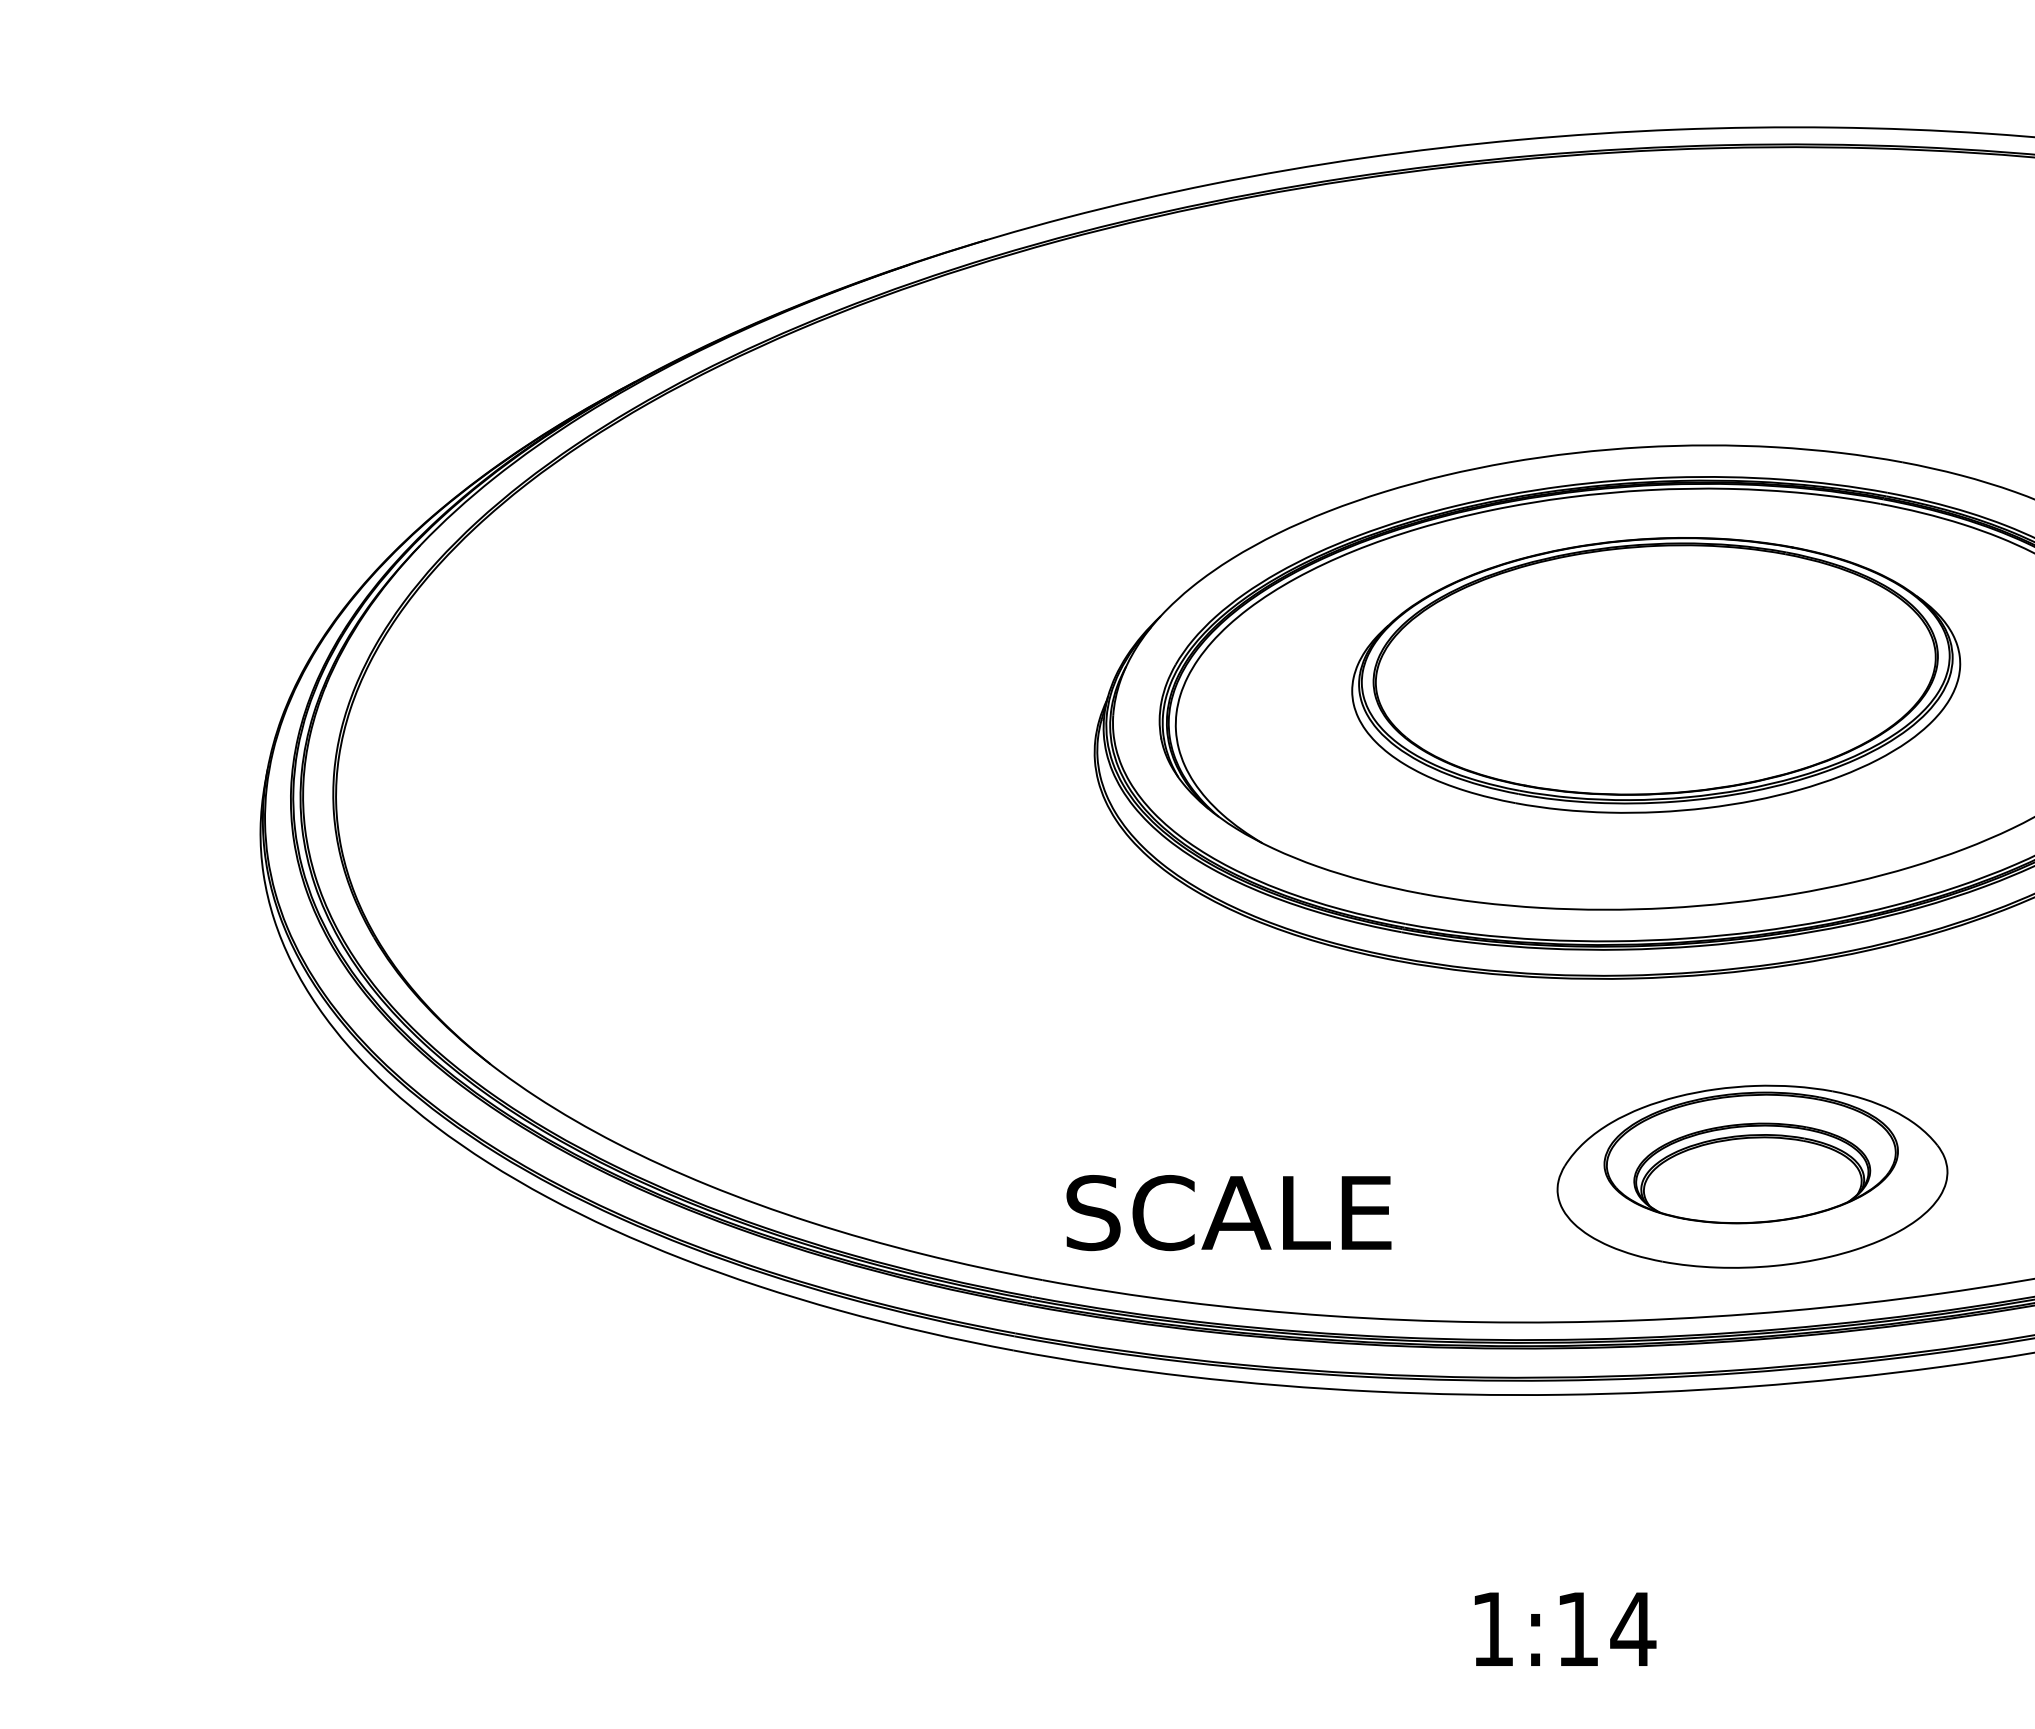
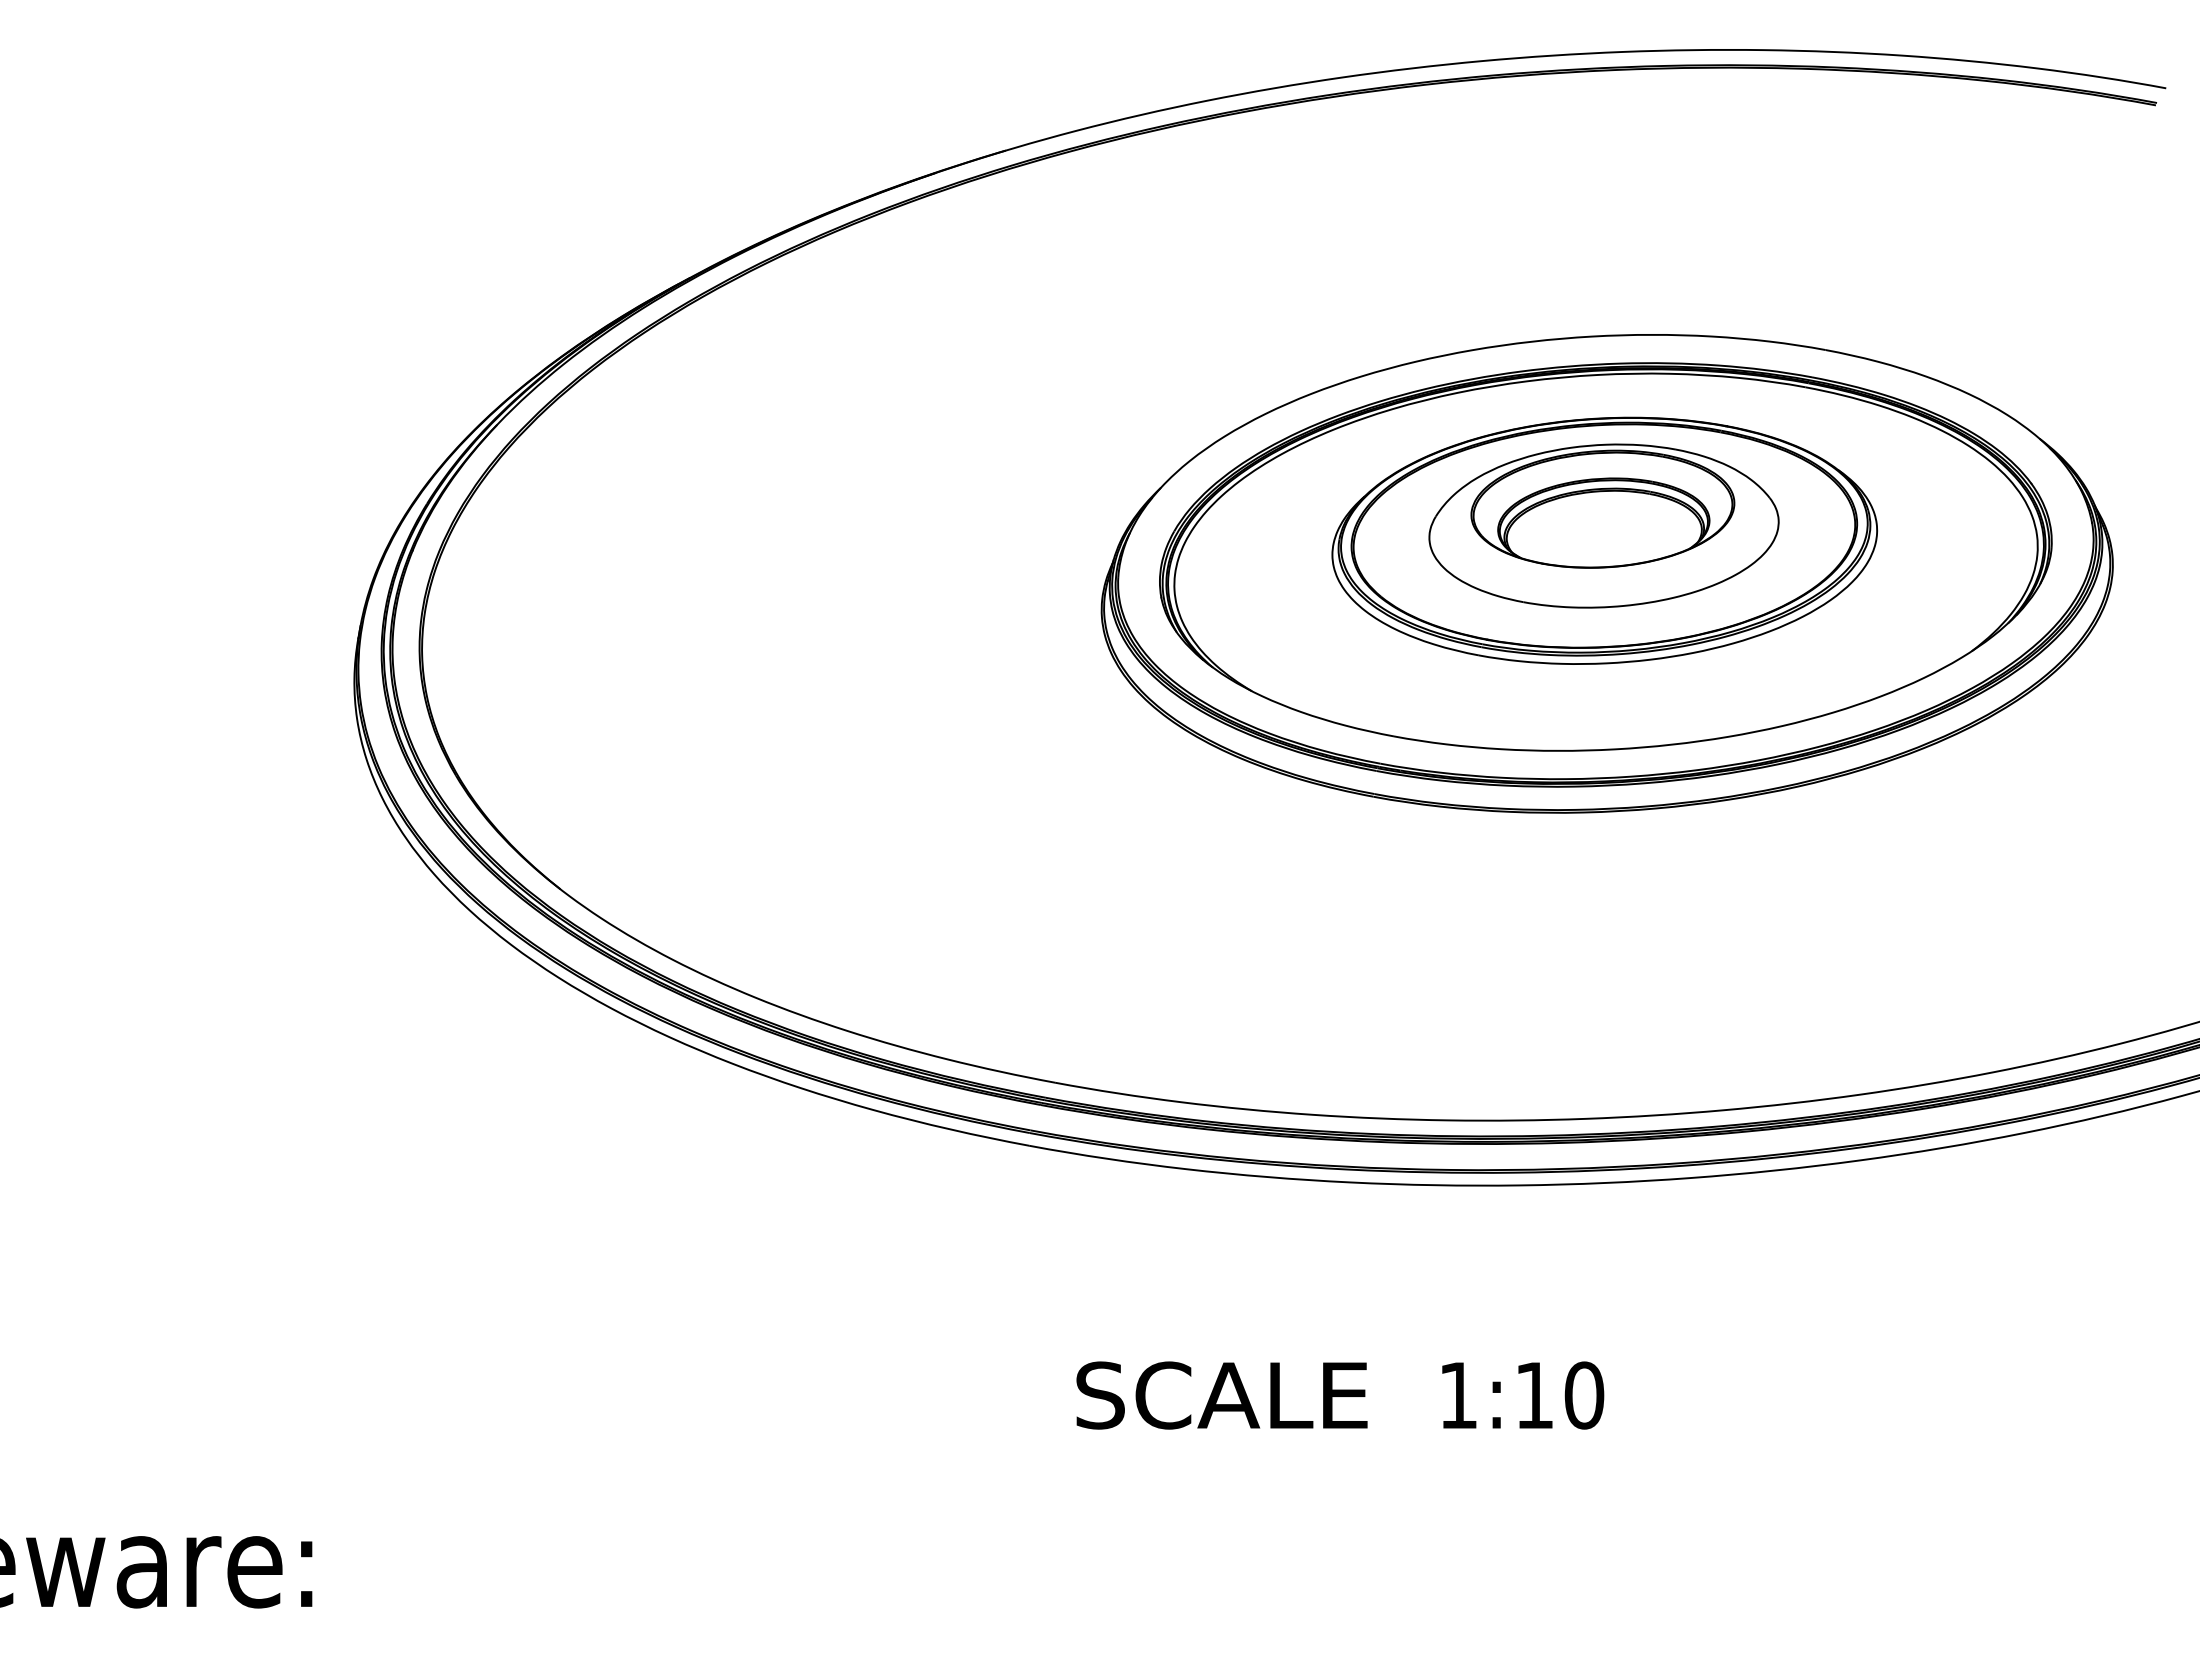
part: (1751, 1176) -> (1603, 525), moved
text: (1228, 1212) -> (1221, 1395), moved
text: (1632, 1629) -> (1583, 1395), 1:14 -> 1:10

